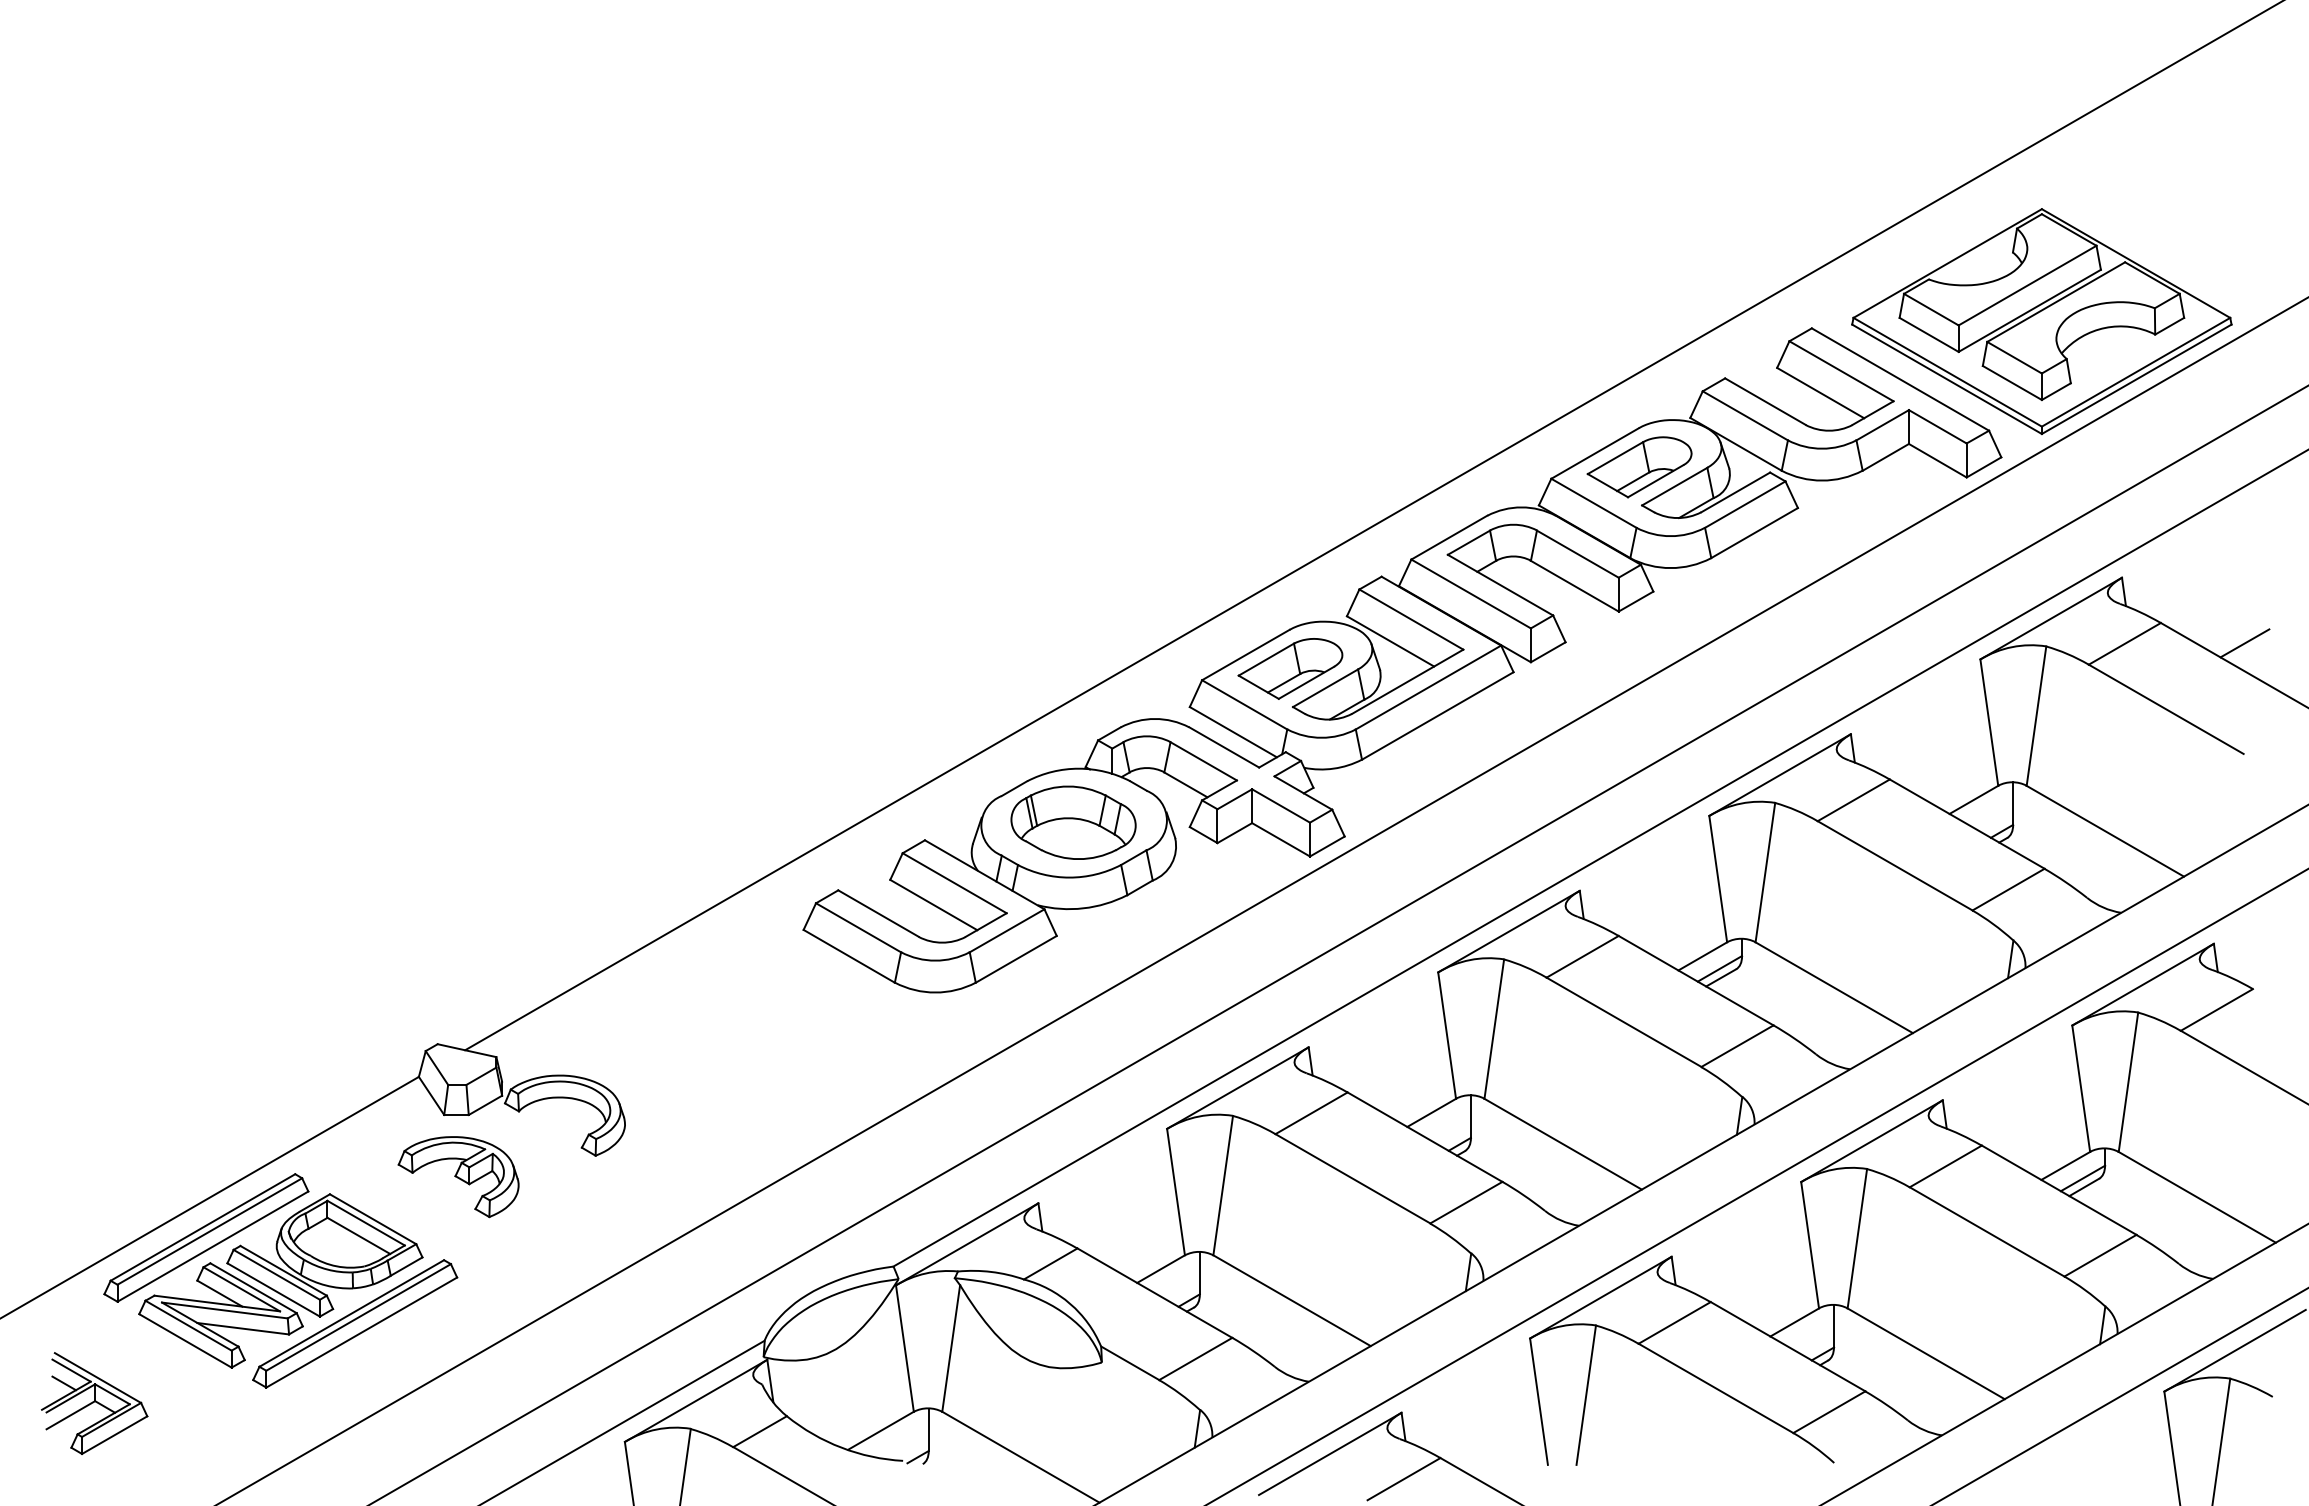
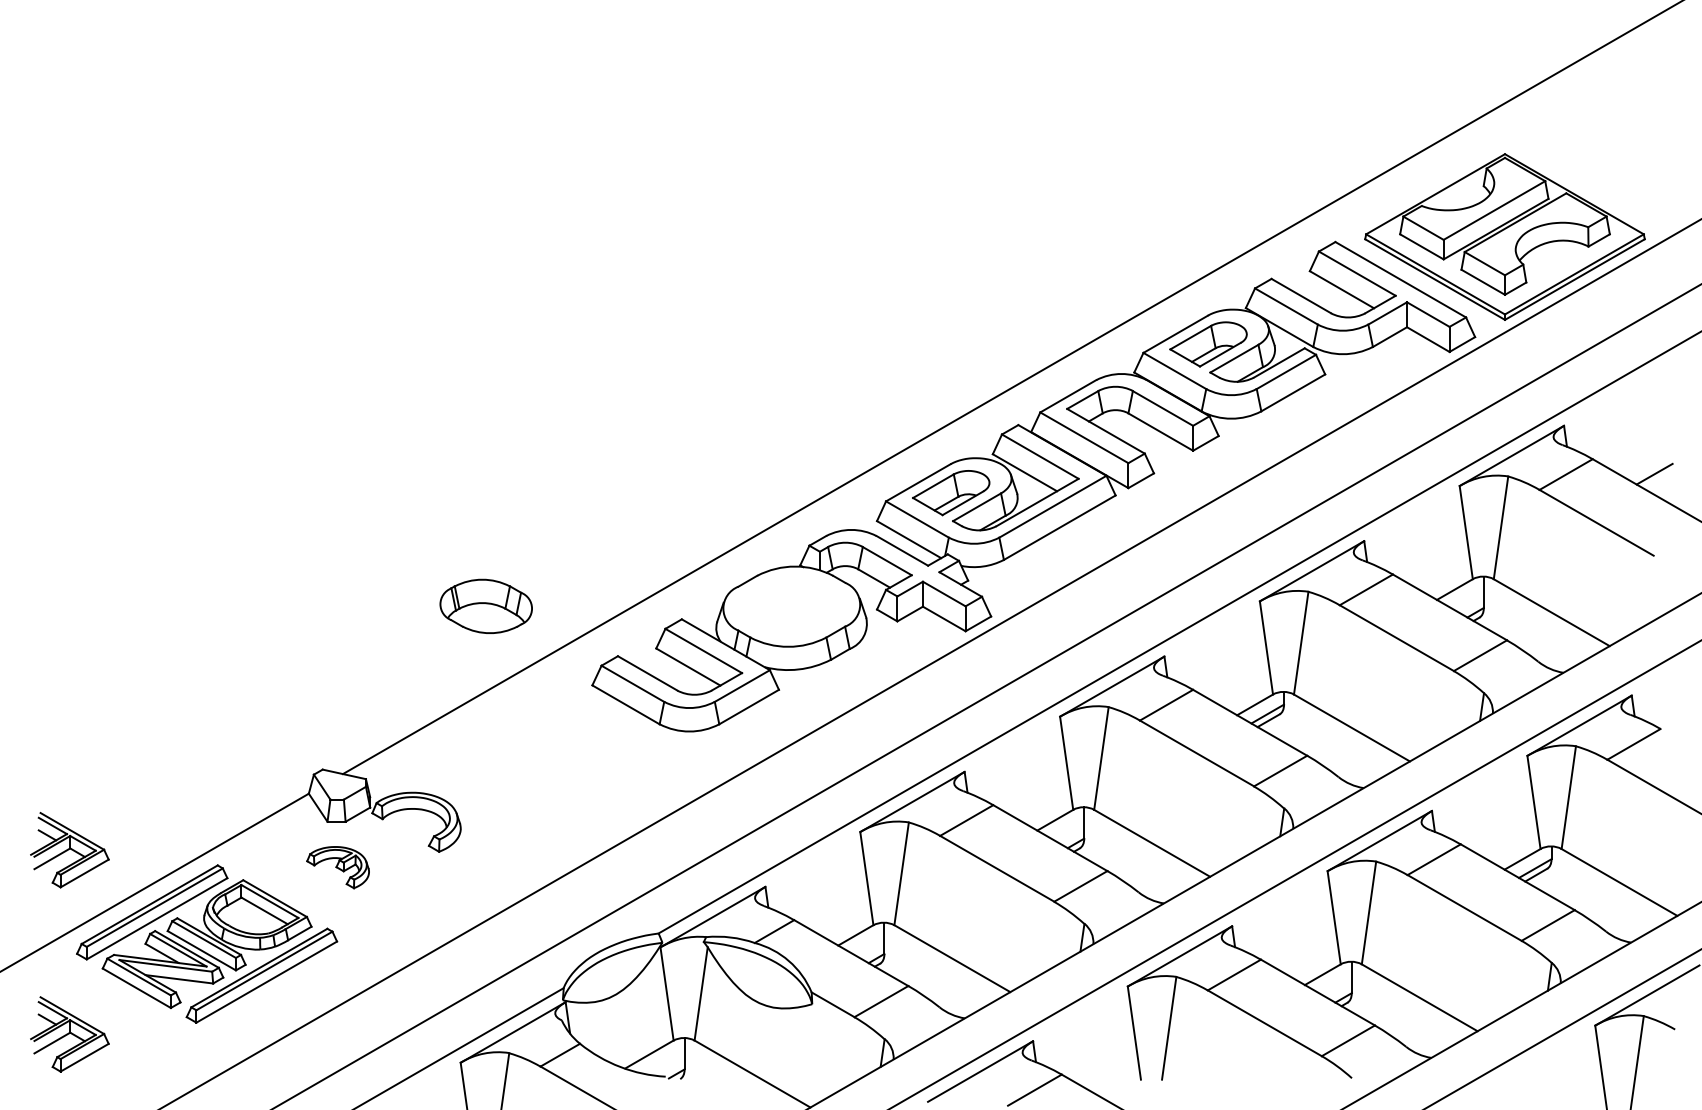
part: (1073, 822) -> (486, 606), moved
part: (94, 1153) -> (69, 850), added
part: (458, 1177) -> (338, 867), size x0.7

